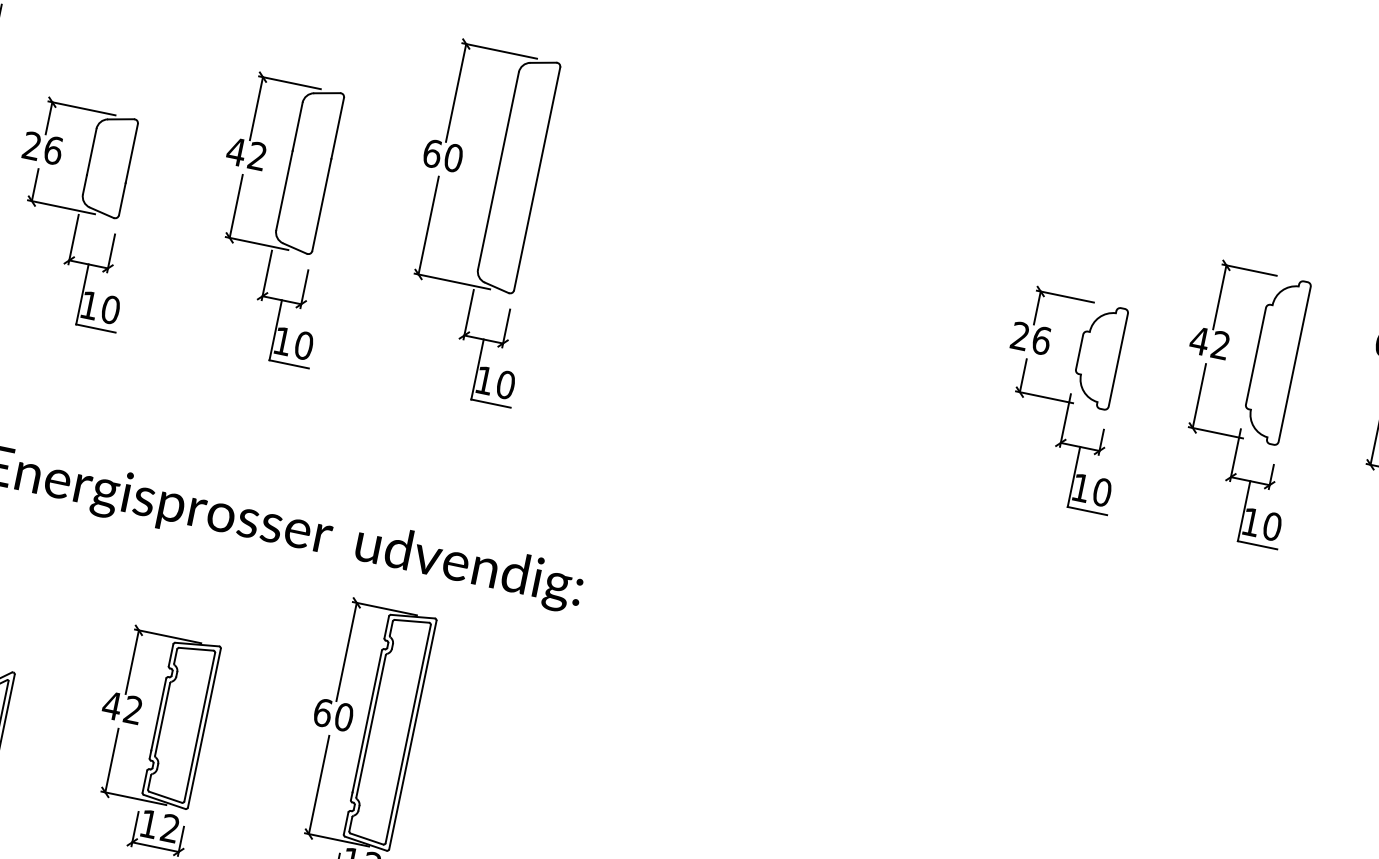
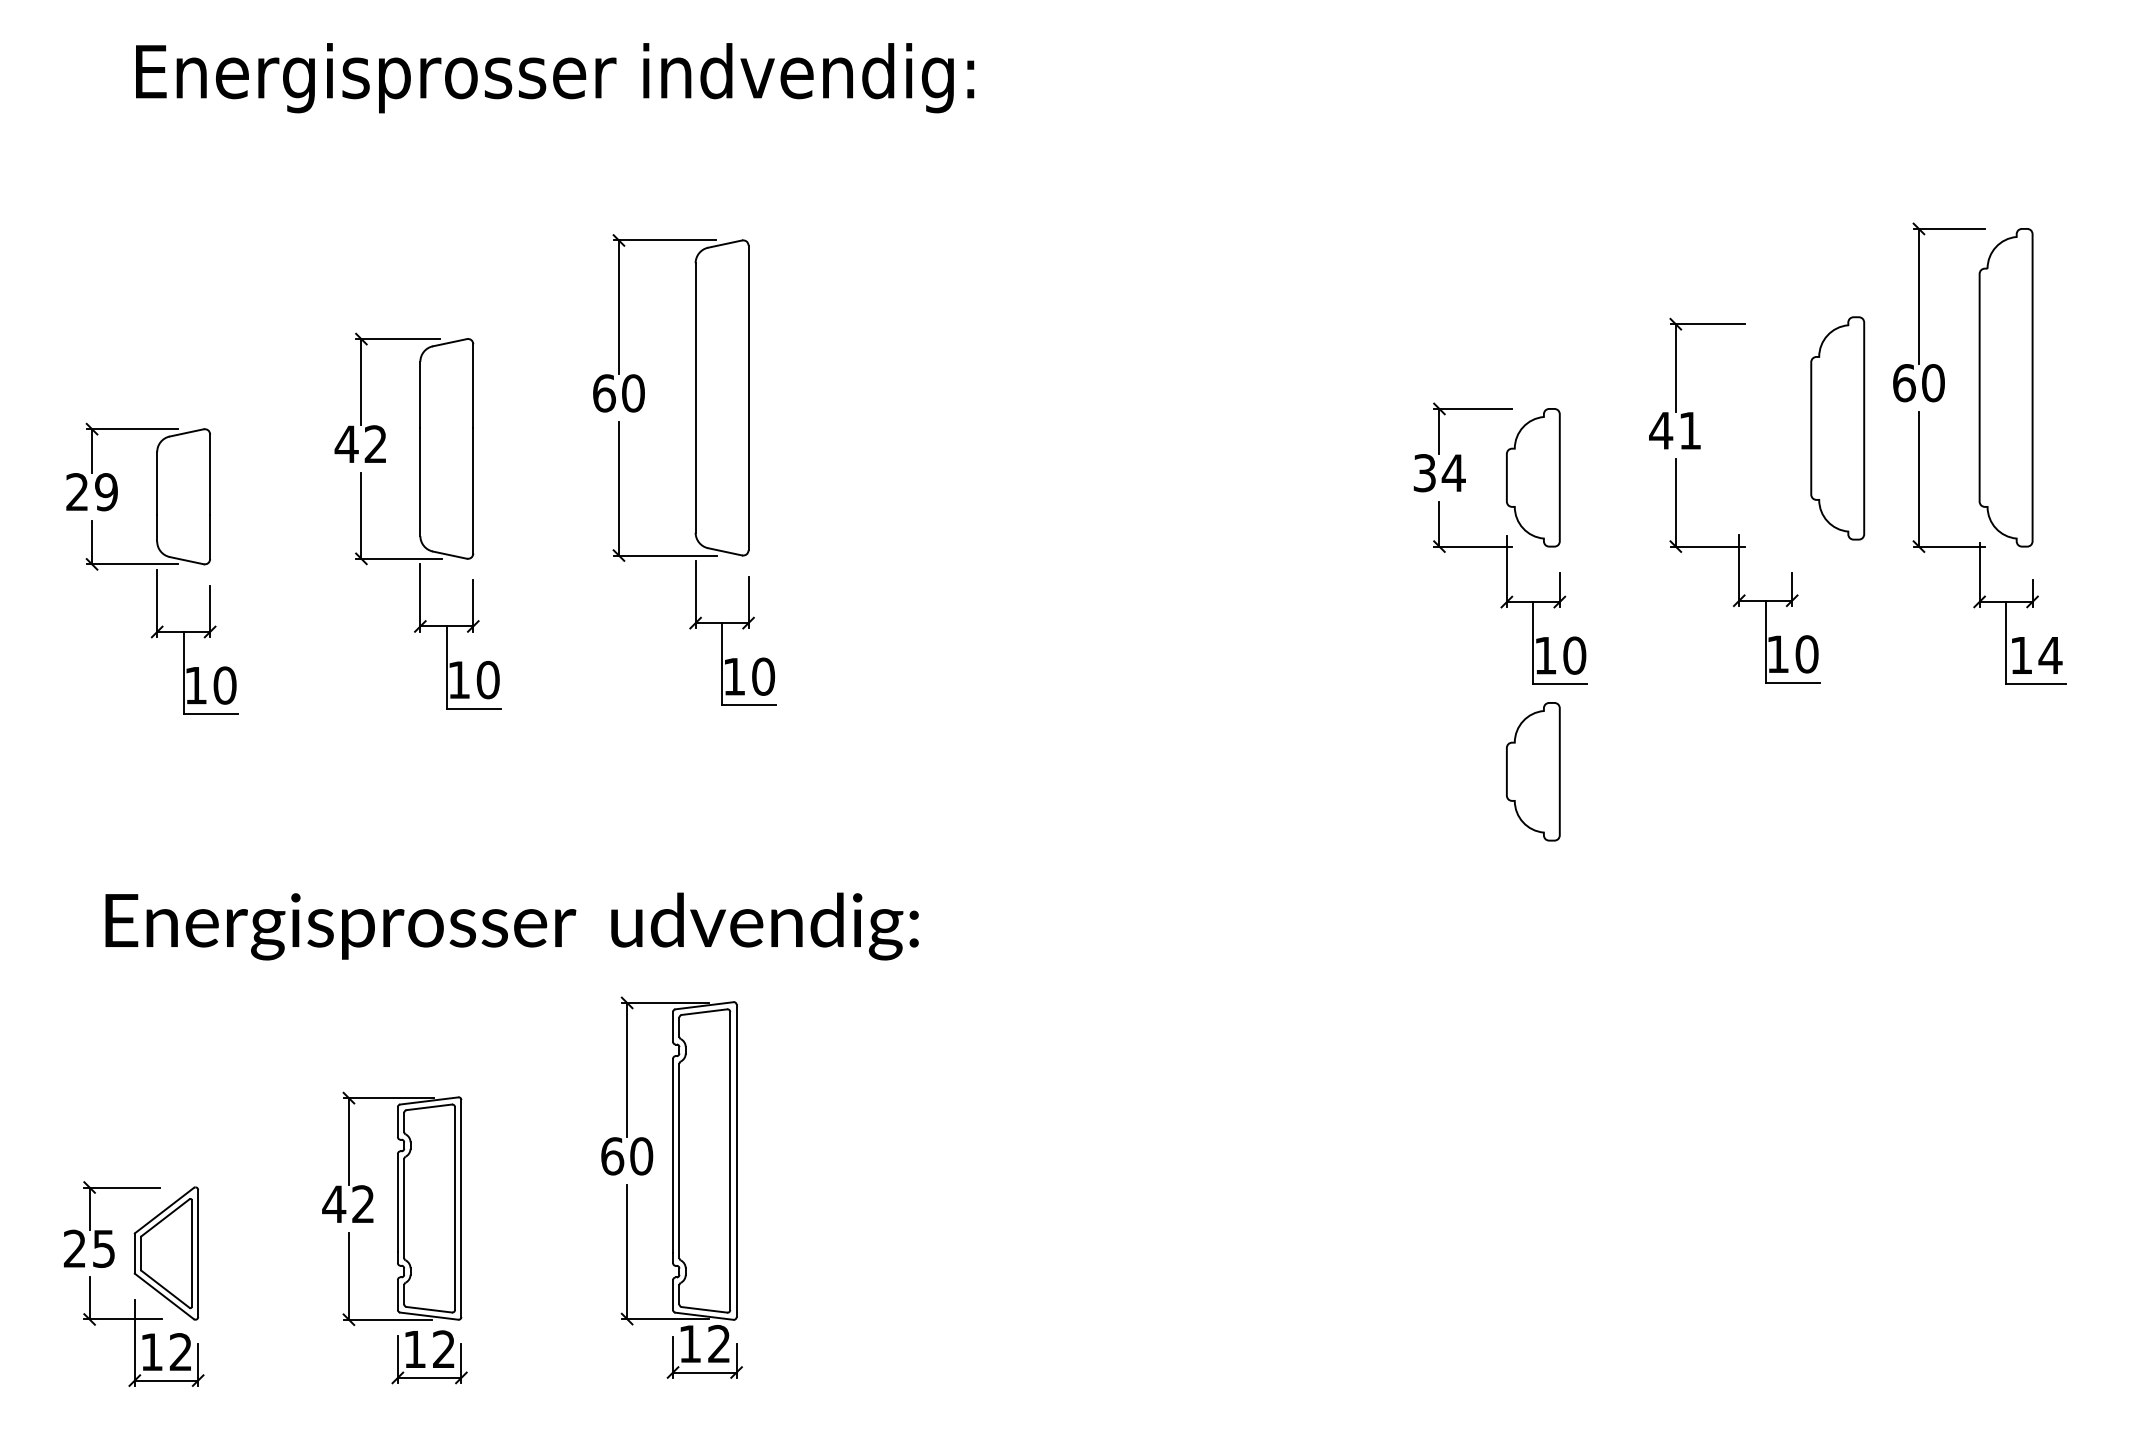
text: (53, 150) -> (106, 492), 26 -> 29
text: (1031, 338) -> (1439, 473), 26 -> 34
text: (1220, 345) -> (1689, 430), 42 -> 41
part: (1275, 360) -> (1837, 428), moved
part: (1054, 570) -> (1533, 771), added

